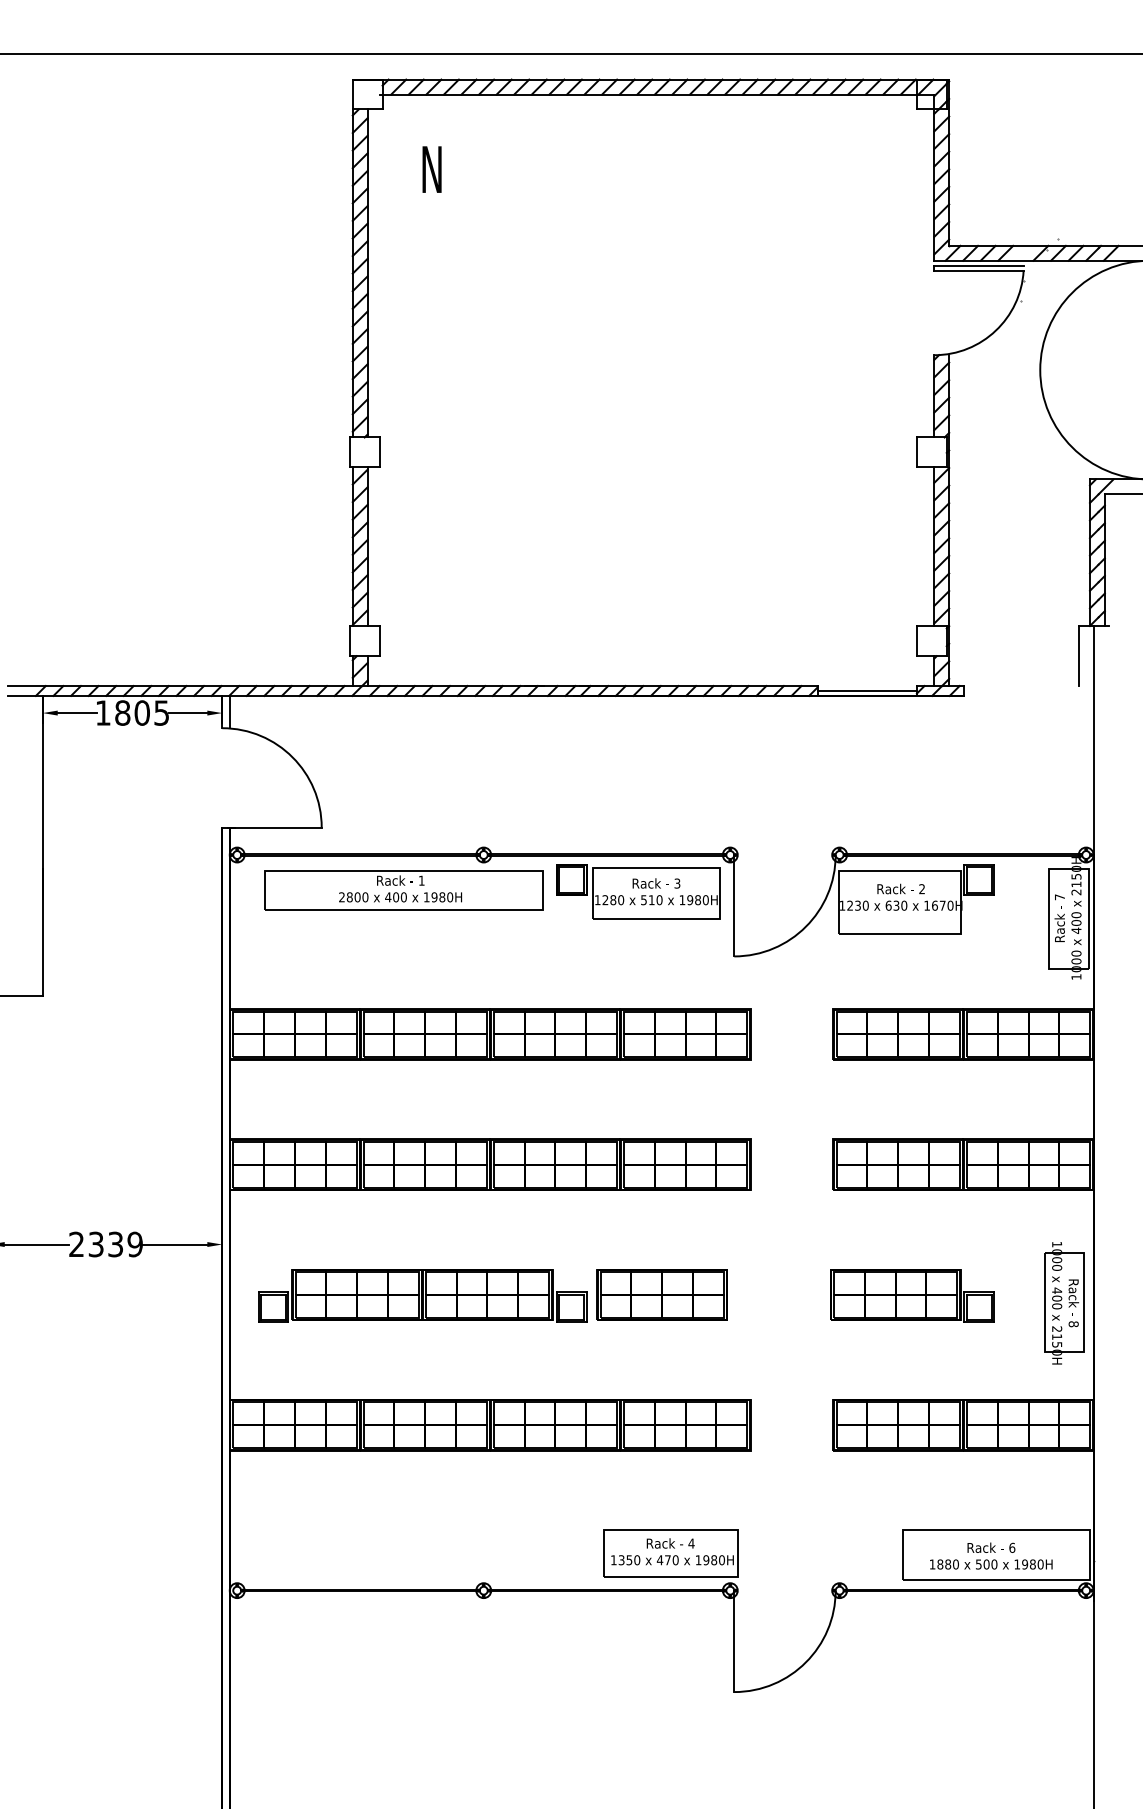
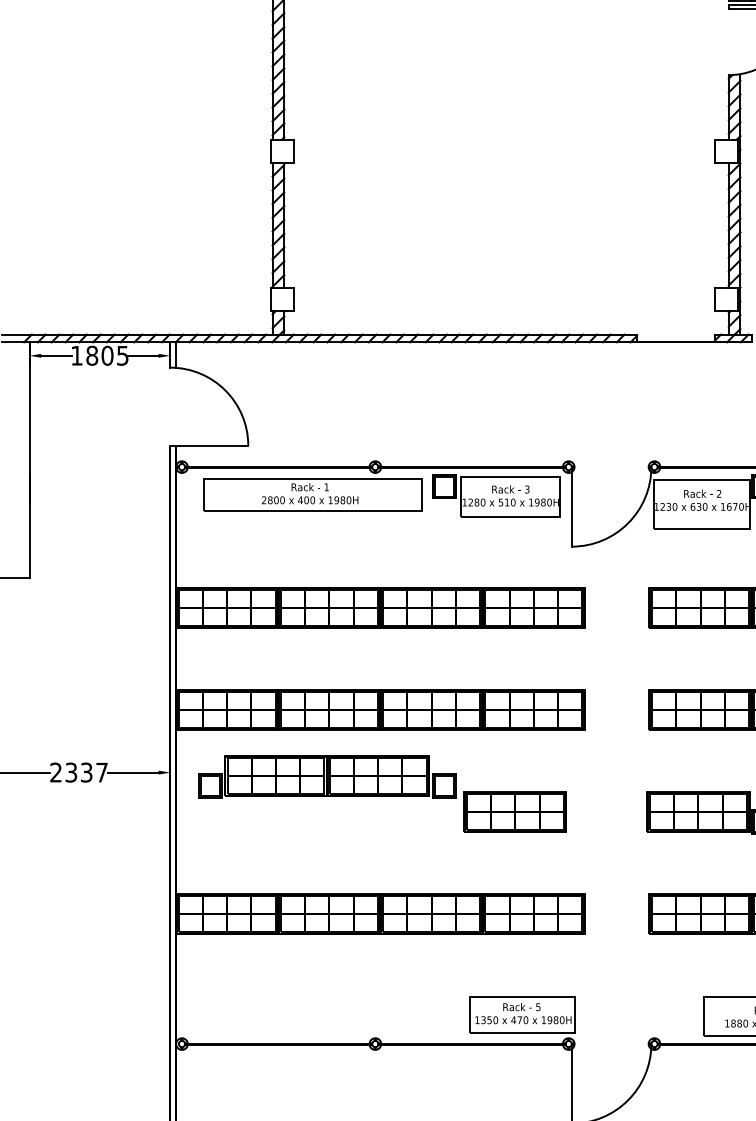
line: (866, 690) -> (675, 338), removed
text: (134, 1244) -> (101, 772), 2339 -> 2337
part: (422, 1295) -> (327, 776), moved
text: (691, 1543) -> (538, 1007), 4 -> 5

